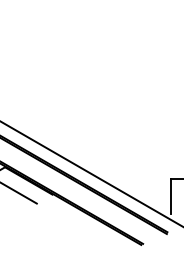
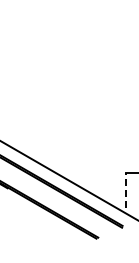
line: (171, 196) -> (126, 190), solid -> dashed

